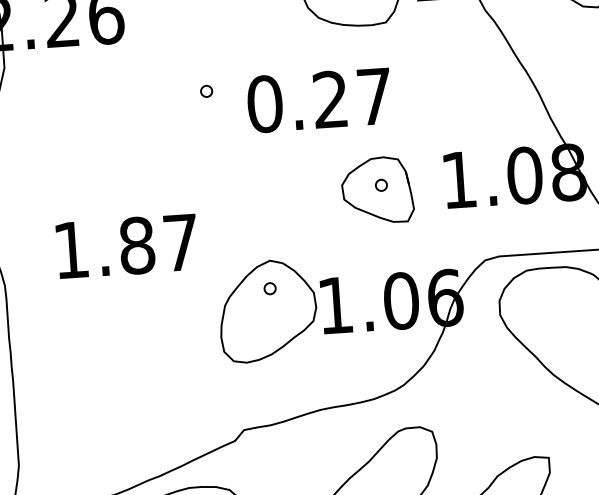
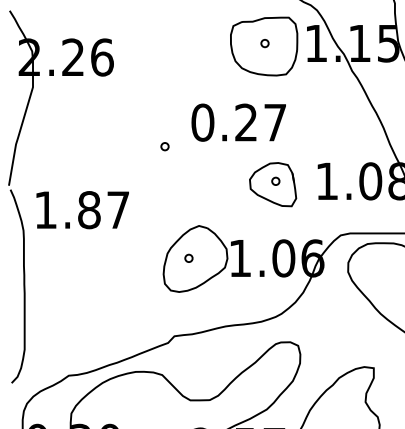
part: (205, 91) -> (164, 146), moved
text: (126, 246) -> (82, 210), moved
part: (269, 287) -> (188, 257), moved

